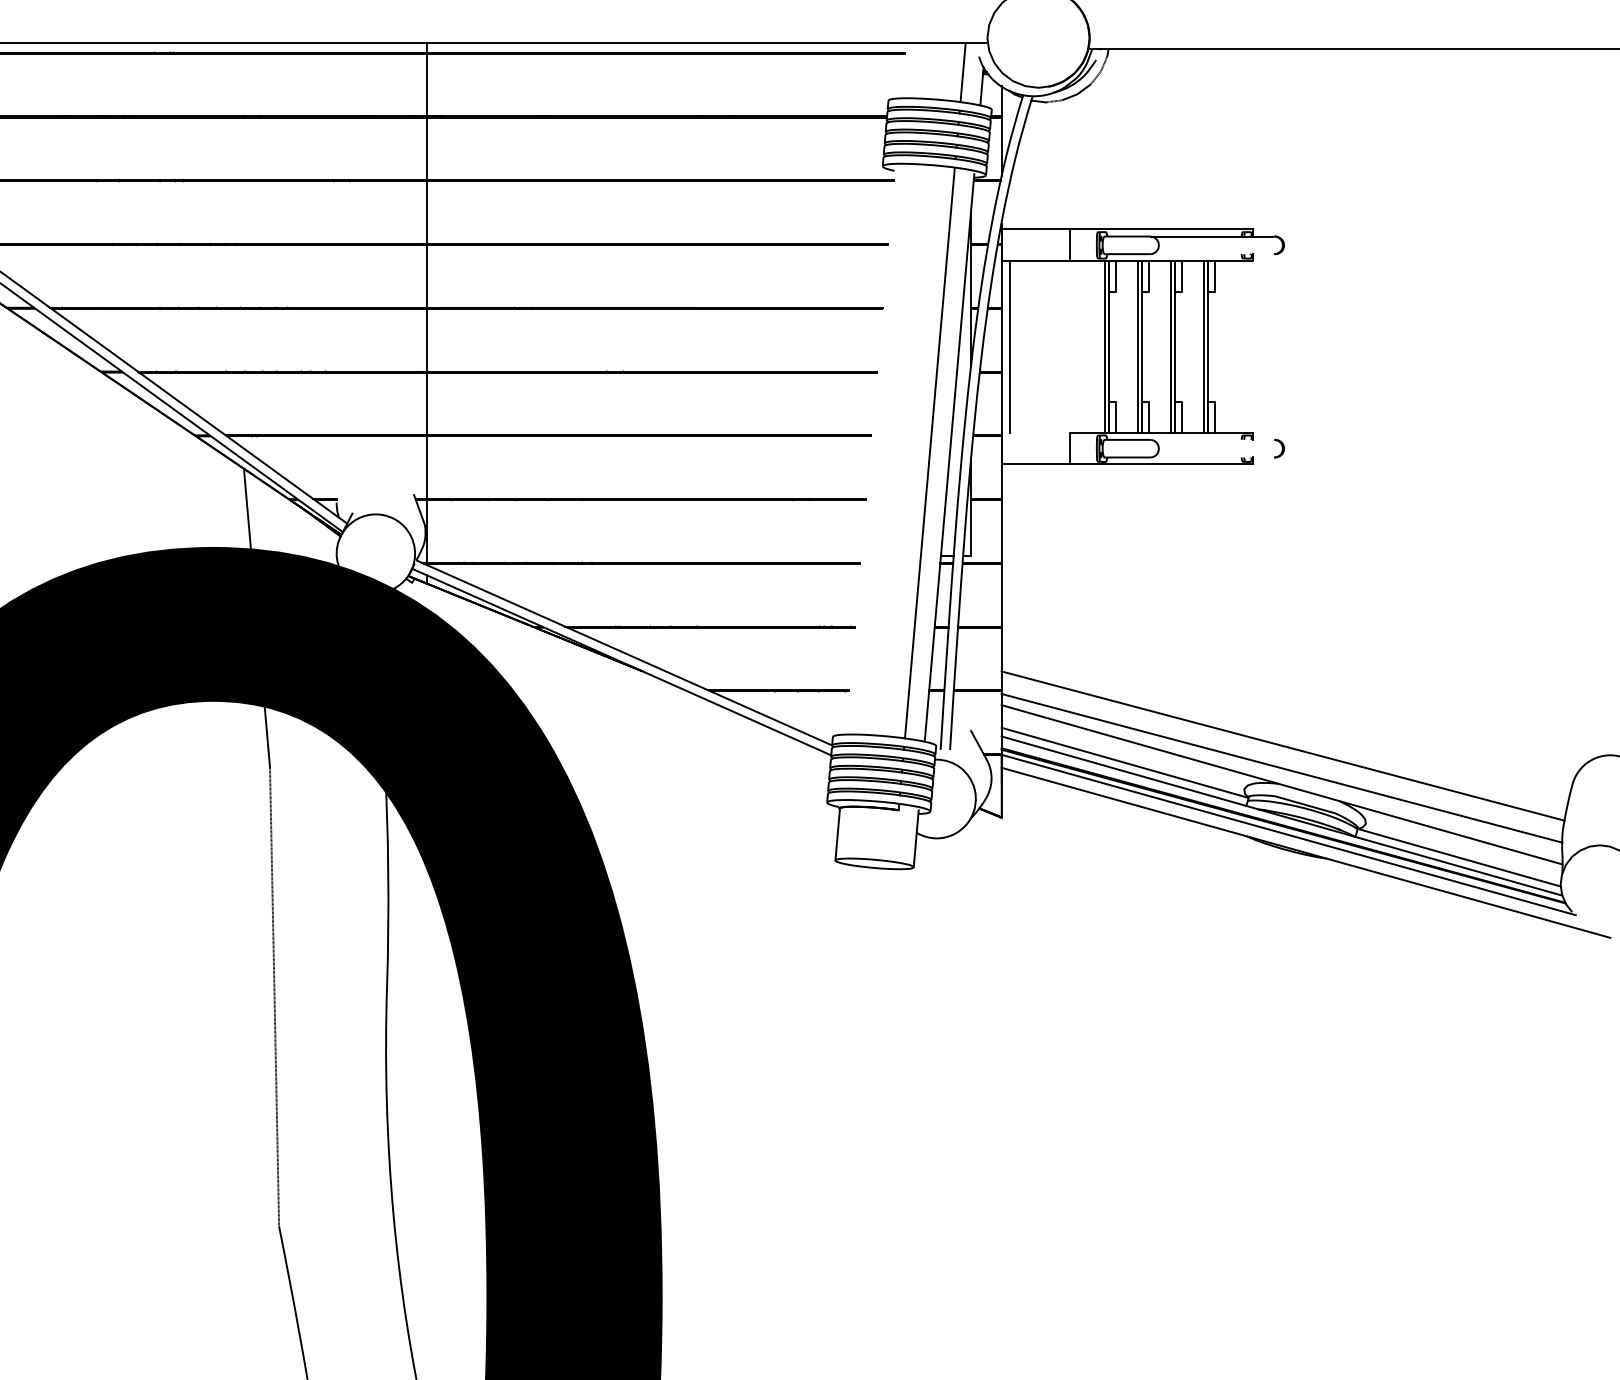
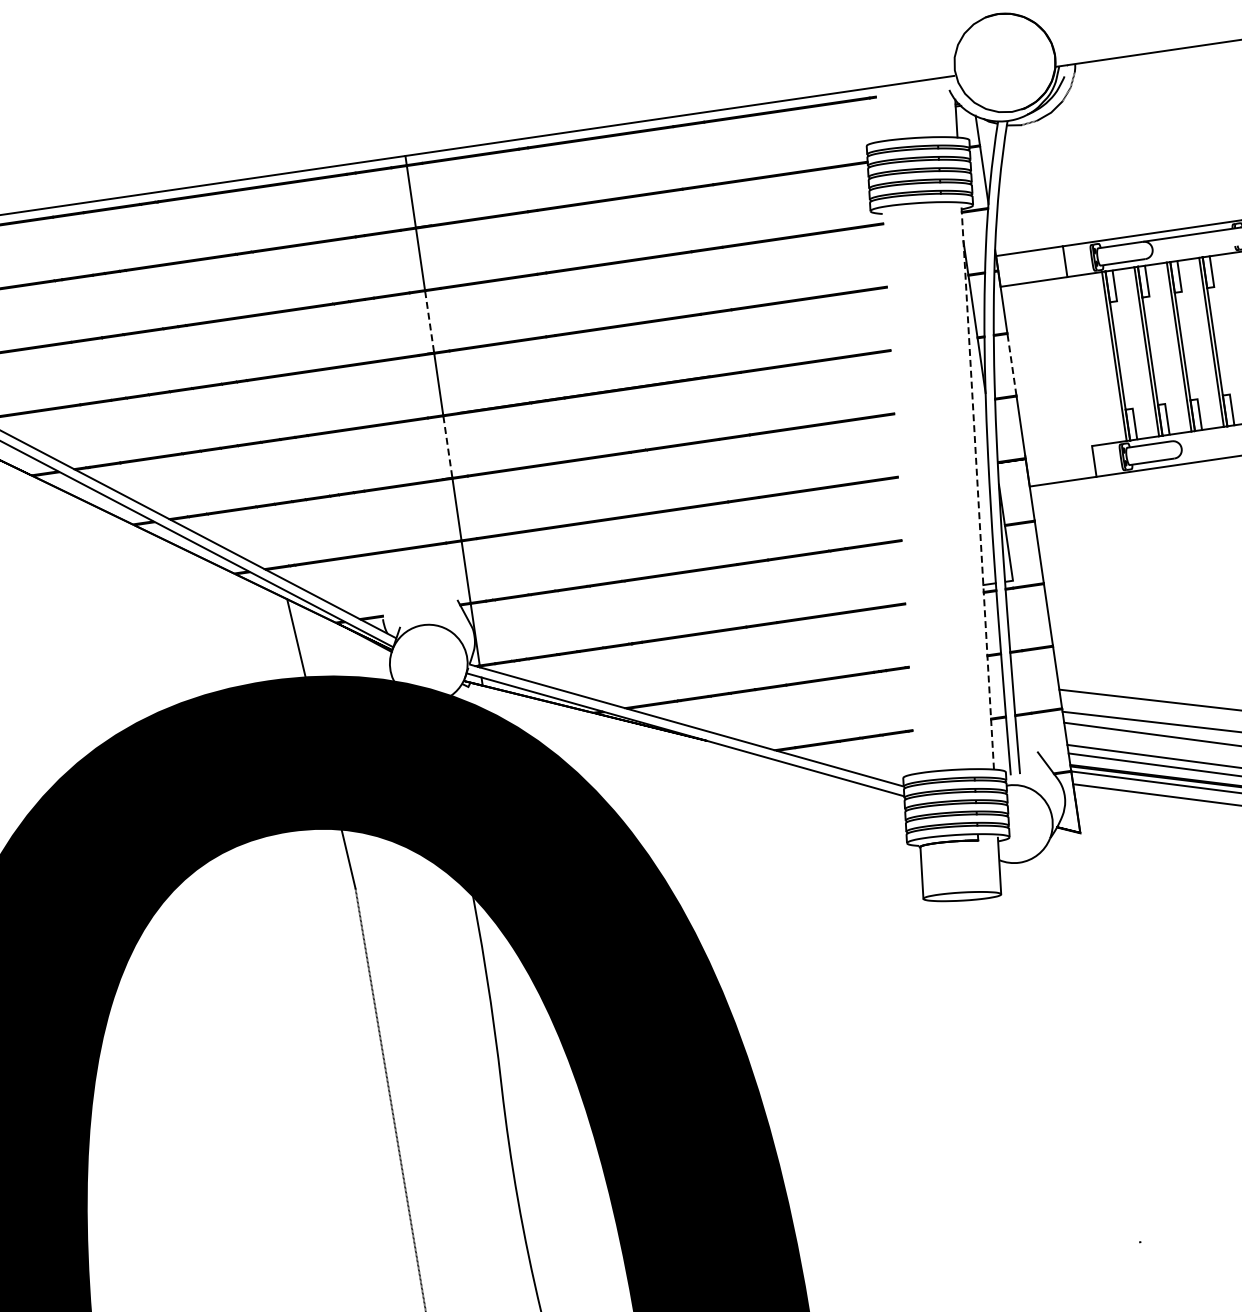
line: (962, 72) -> (935, 107), removed
line: (426, 213) -> (429, 322), solid -> dashed
line: (1001, 339) -> (1011, 364), solid -> dashed
line: (426, 340) -> (447, 447), solid -> dashed
line: (1009, 346) -> (1020, 369), removed
line: (929, 453) -> (957, 486), removed
line: (949, 457) -> (977, 487), solid -> dashed

